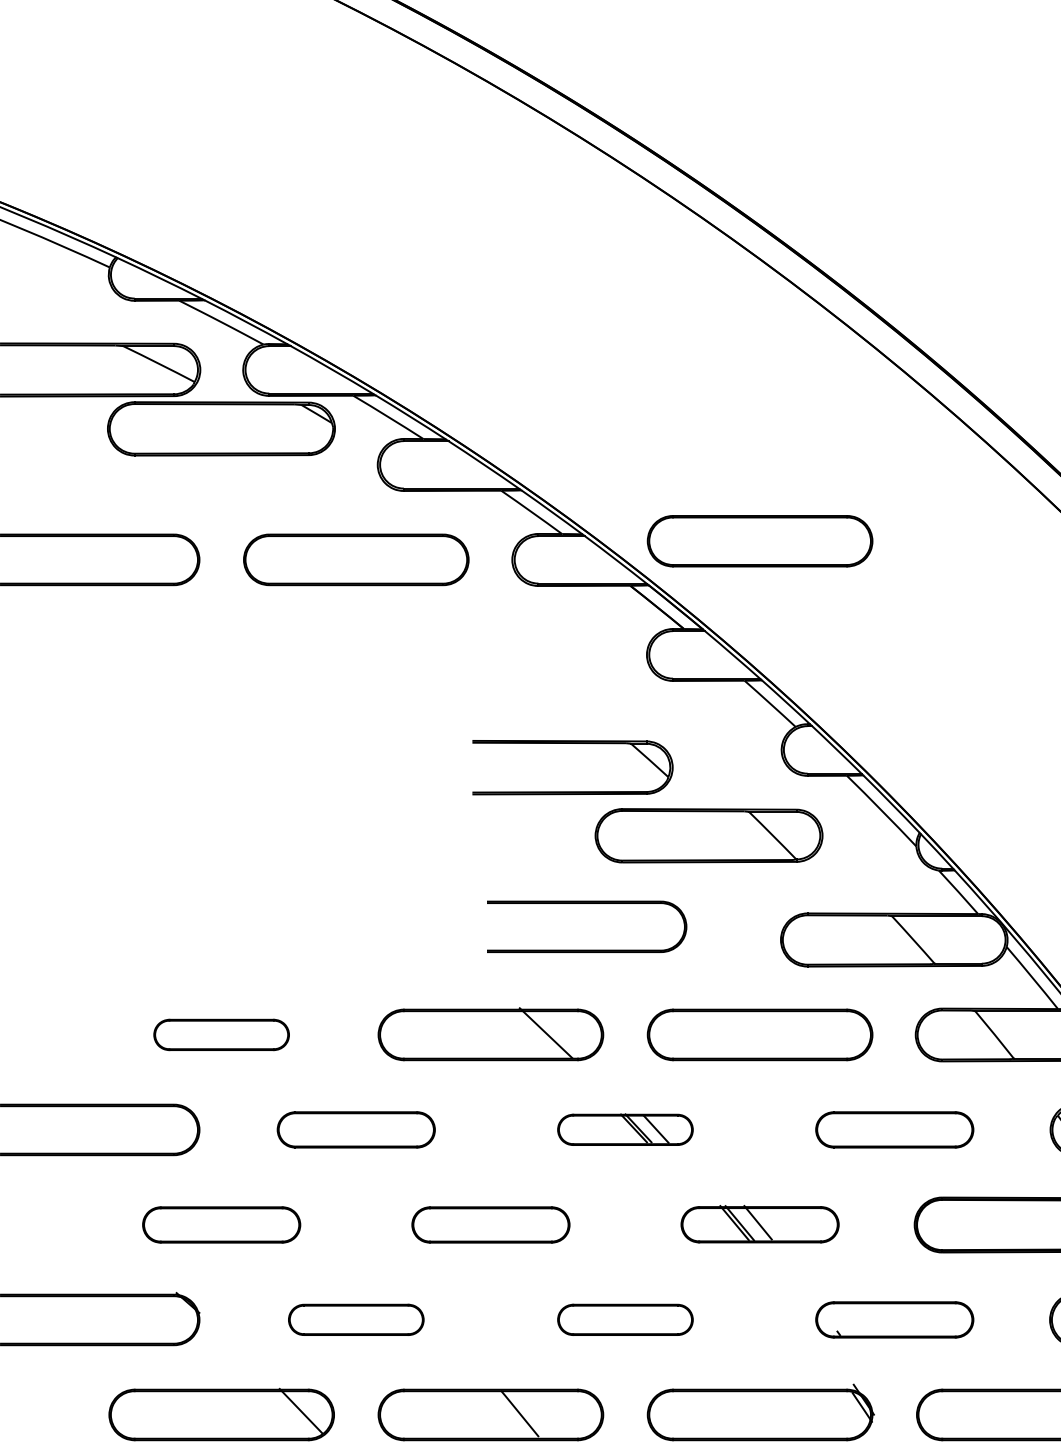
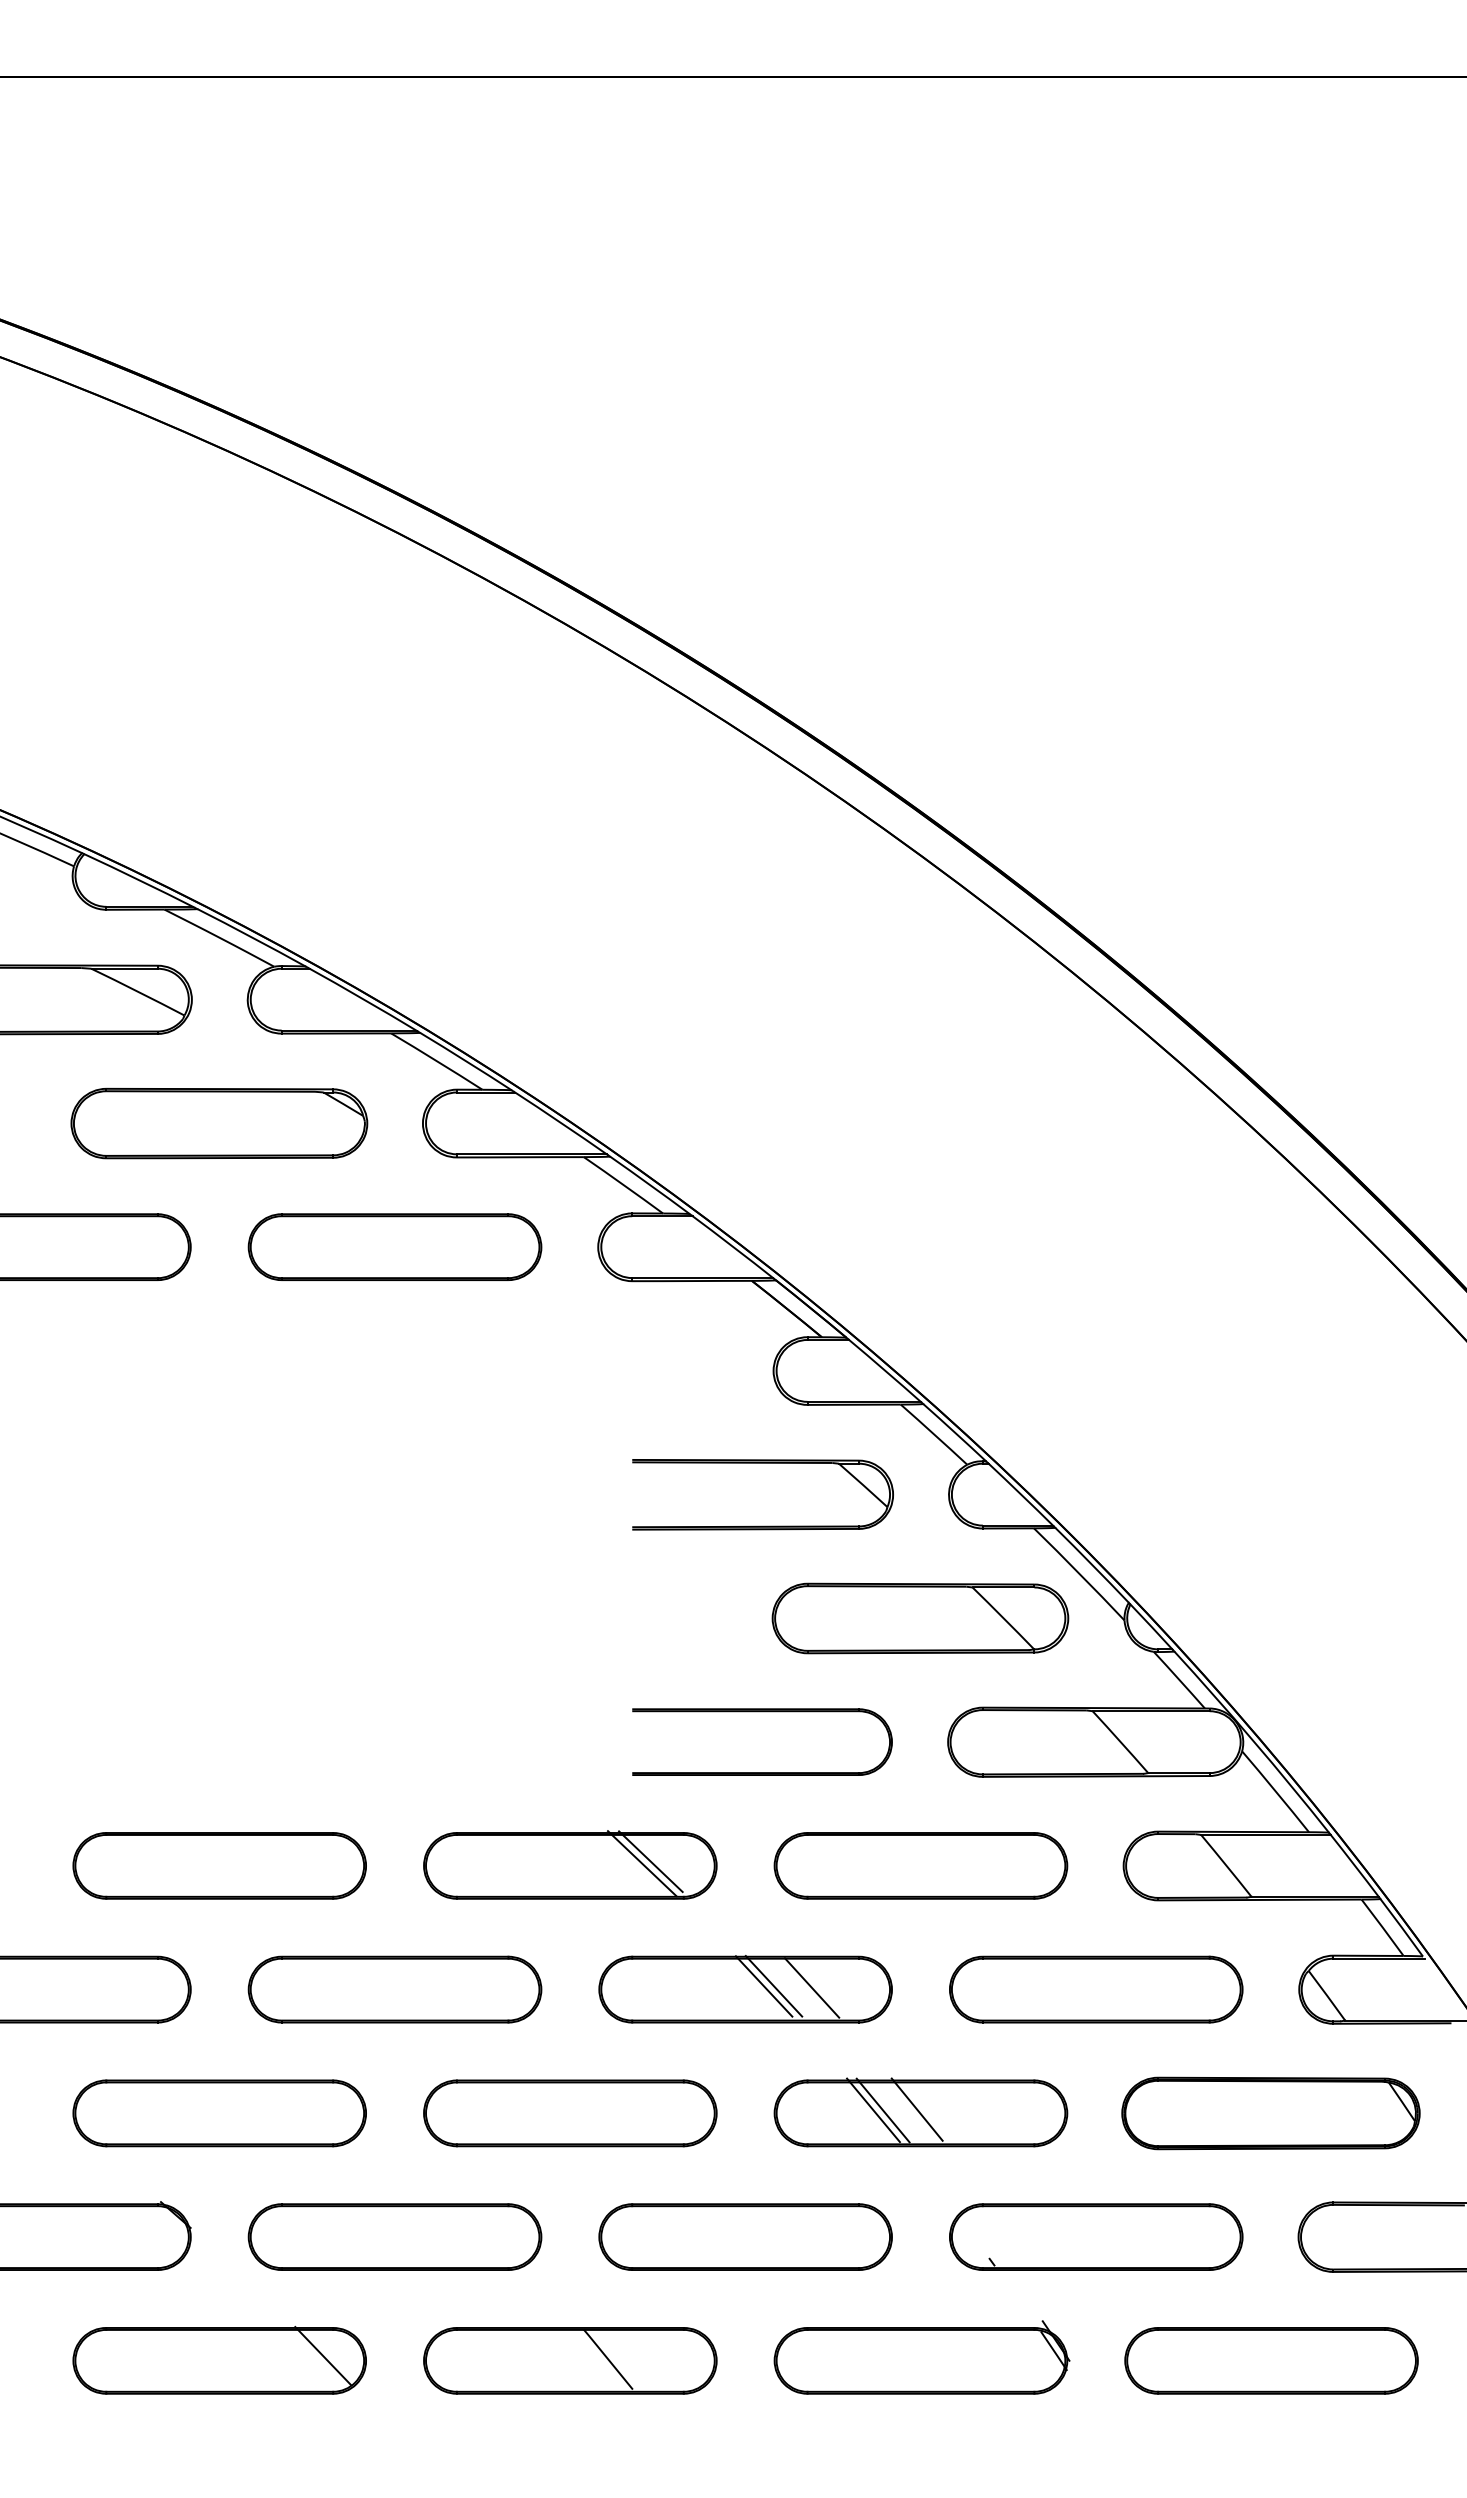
part: (221, 428) -> (219, 1123), moved
part: (759, 540) -> (920, 1222), removed
part: (572, 743) -> (762, 1463), moved
part: (709, 835) -> (920, 1618), moved
part: (587, 904) -> (762, 1712), moved
line: (552, 1031) -> (650, 1861), added
part: (221, 1034) -> (219, 1865), size x1.67
part: (355, 1129) -> (394, 1989), size x1.43
part: (625, 1129) -> (745, 1989), size x1.67
part: (894, 1129) -> (1096, 1989), size x1.43
part: (759, 1224) -> (920, 2112), size x1.43
part: (221, 1225) -> (219, 2113), size x1.43
part: (491, 1225) -> (570, 2113), size x1.43
part: (355, 1319) -> (394, 2236), size x1.67
part: (625, 1319) -> (745, 2236), size x1.67
part: (894, 1319) -> (1096, 2236), size x1.43

